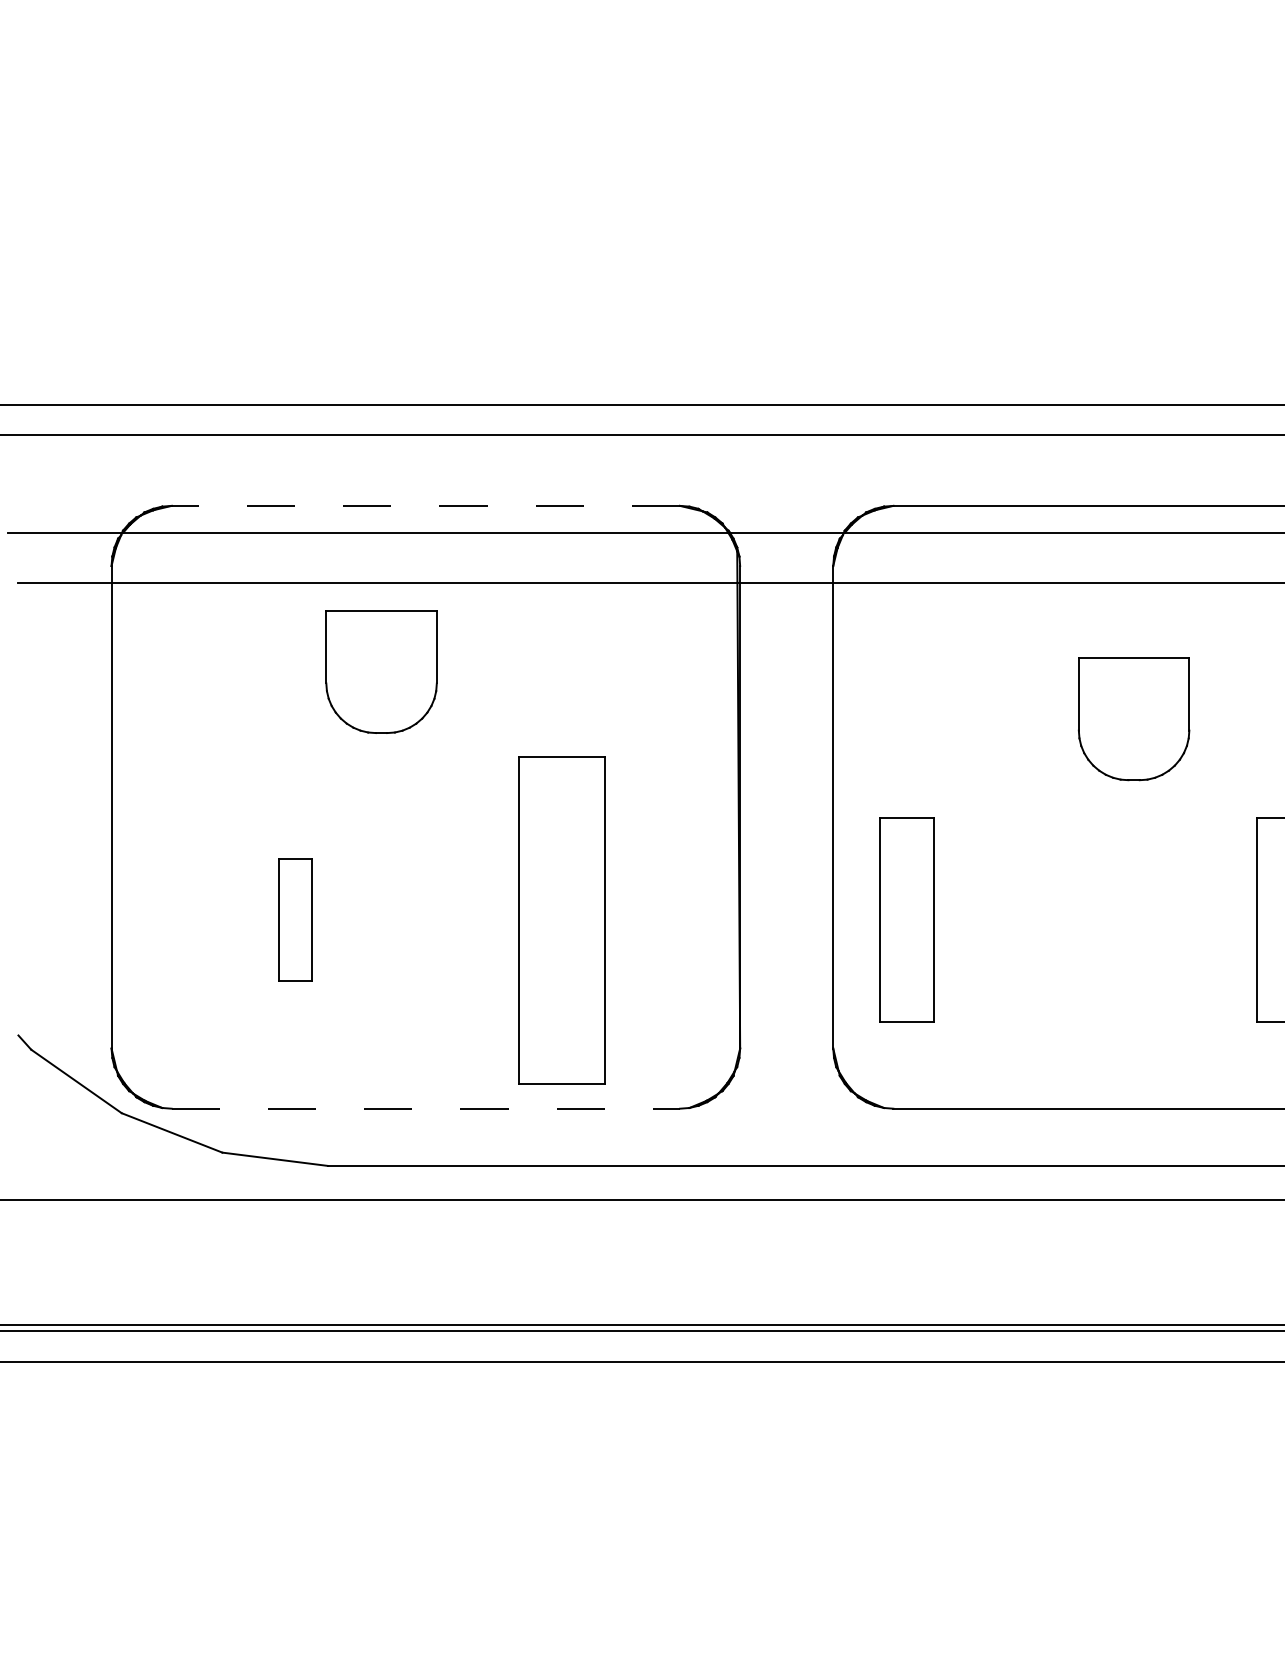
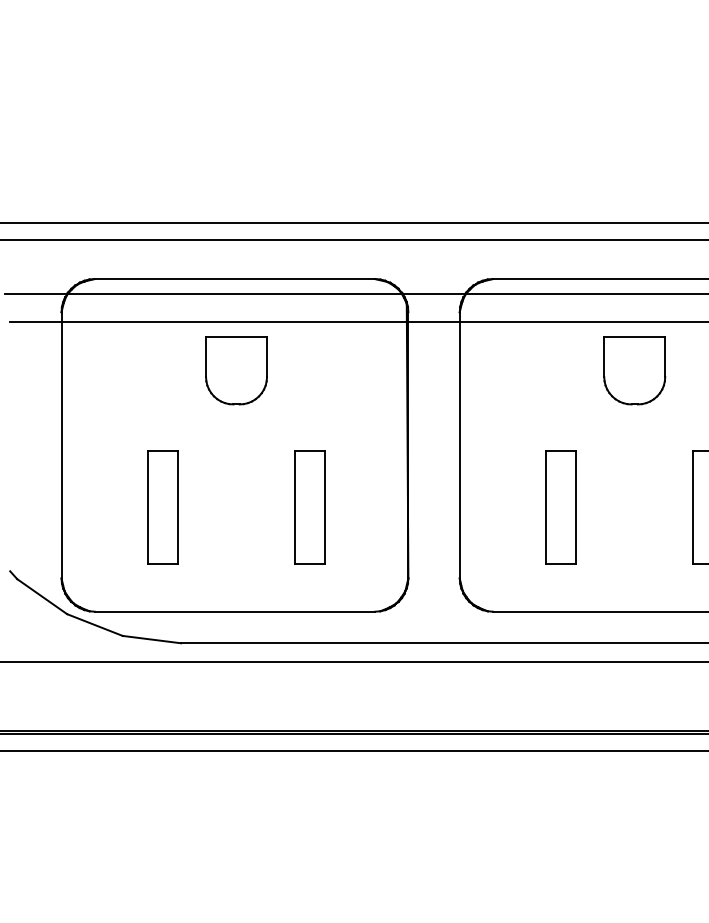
line: (425, 506) -> (234, 279), dashed -> solid
part: (381, 671) -> (236, 370), moved
part: (1133, 718) -> (634, 370), moved
part: (294, 919) -> (162, 507), size x1.67
part: (560, 919) -> (309, 507), size x0.62
part: (905, 919) -> (560, 507), moved
line: (426, 1108) -> (235, 611), dashed -> solid

